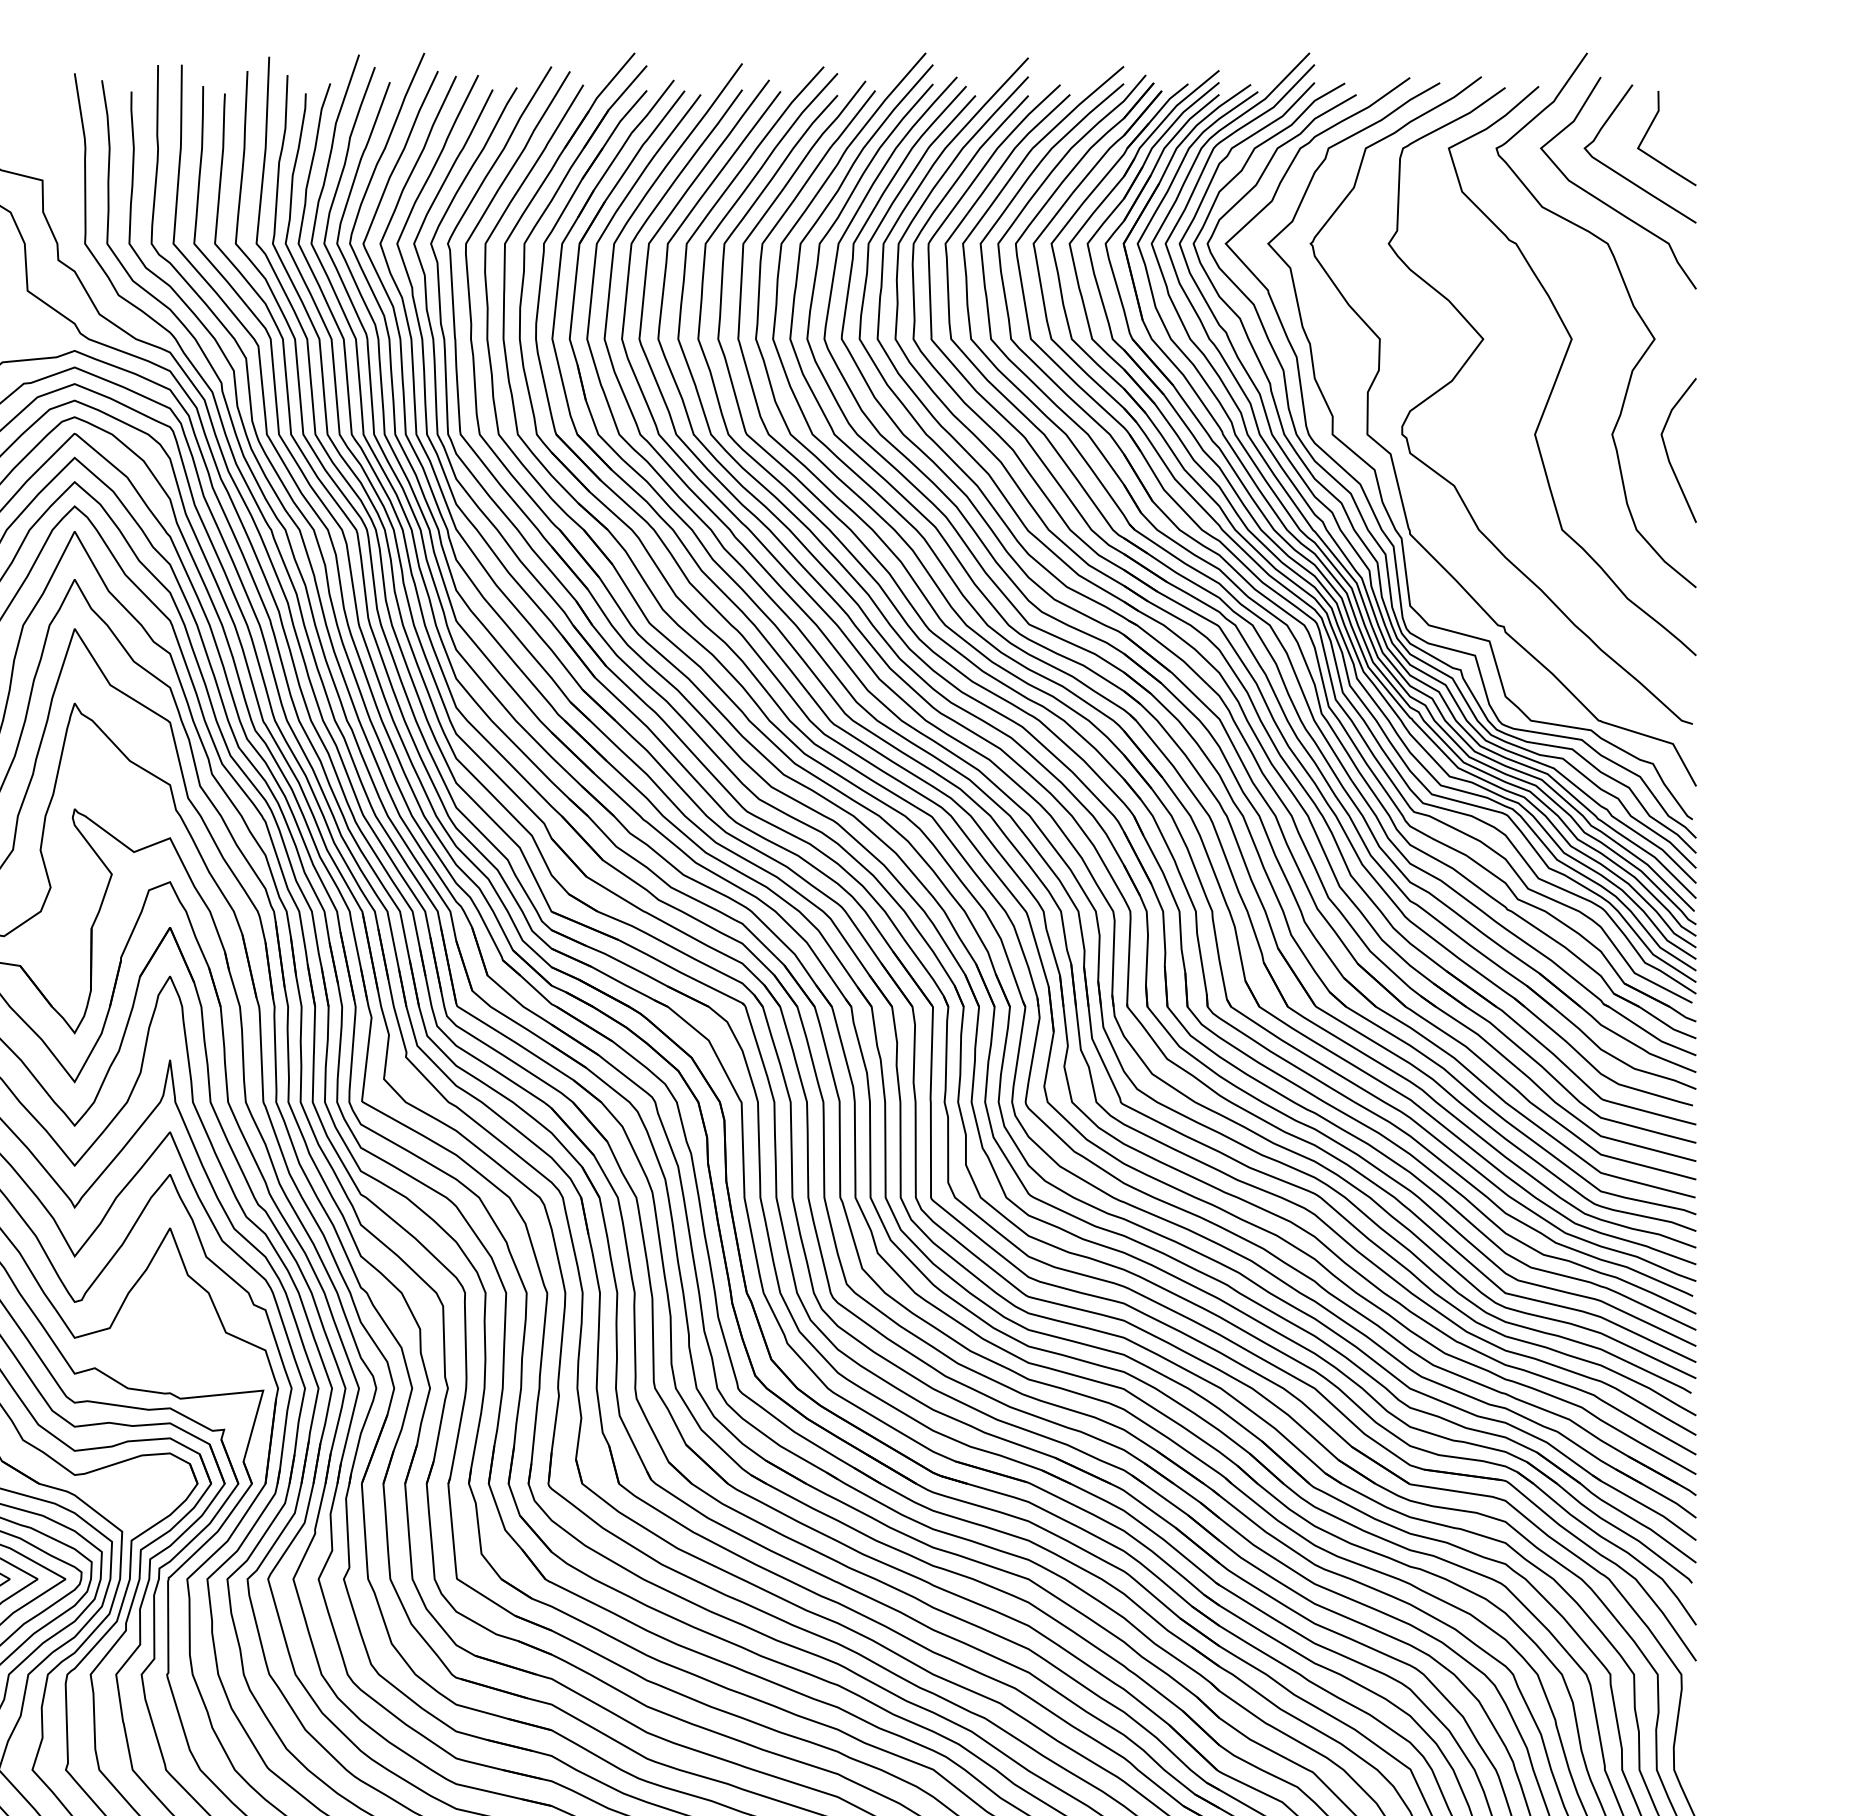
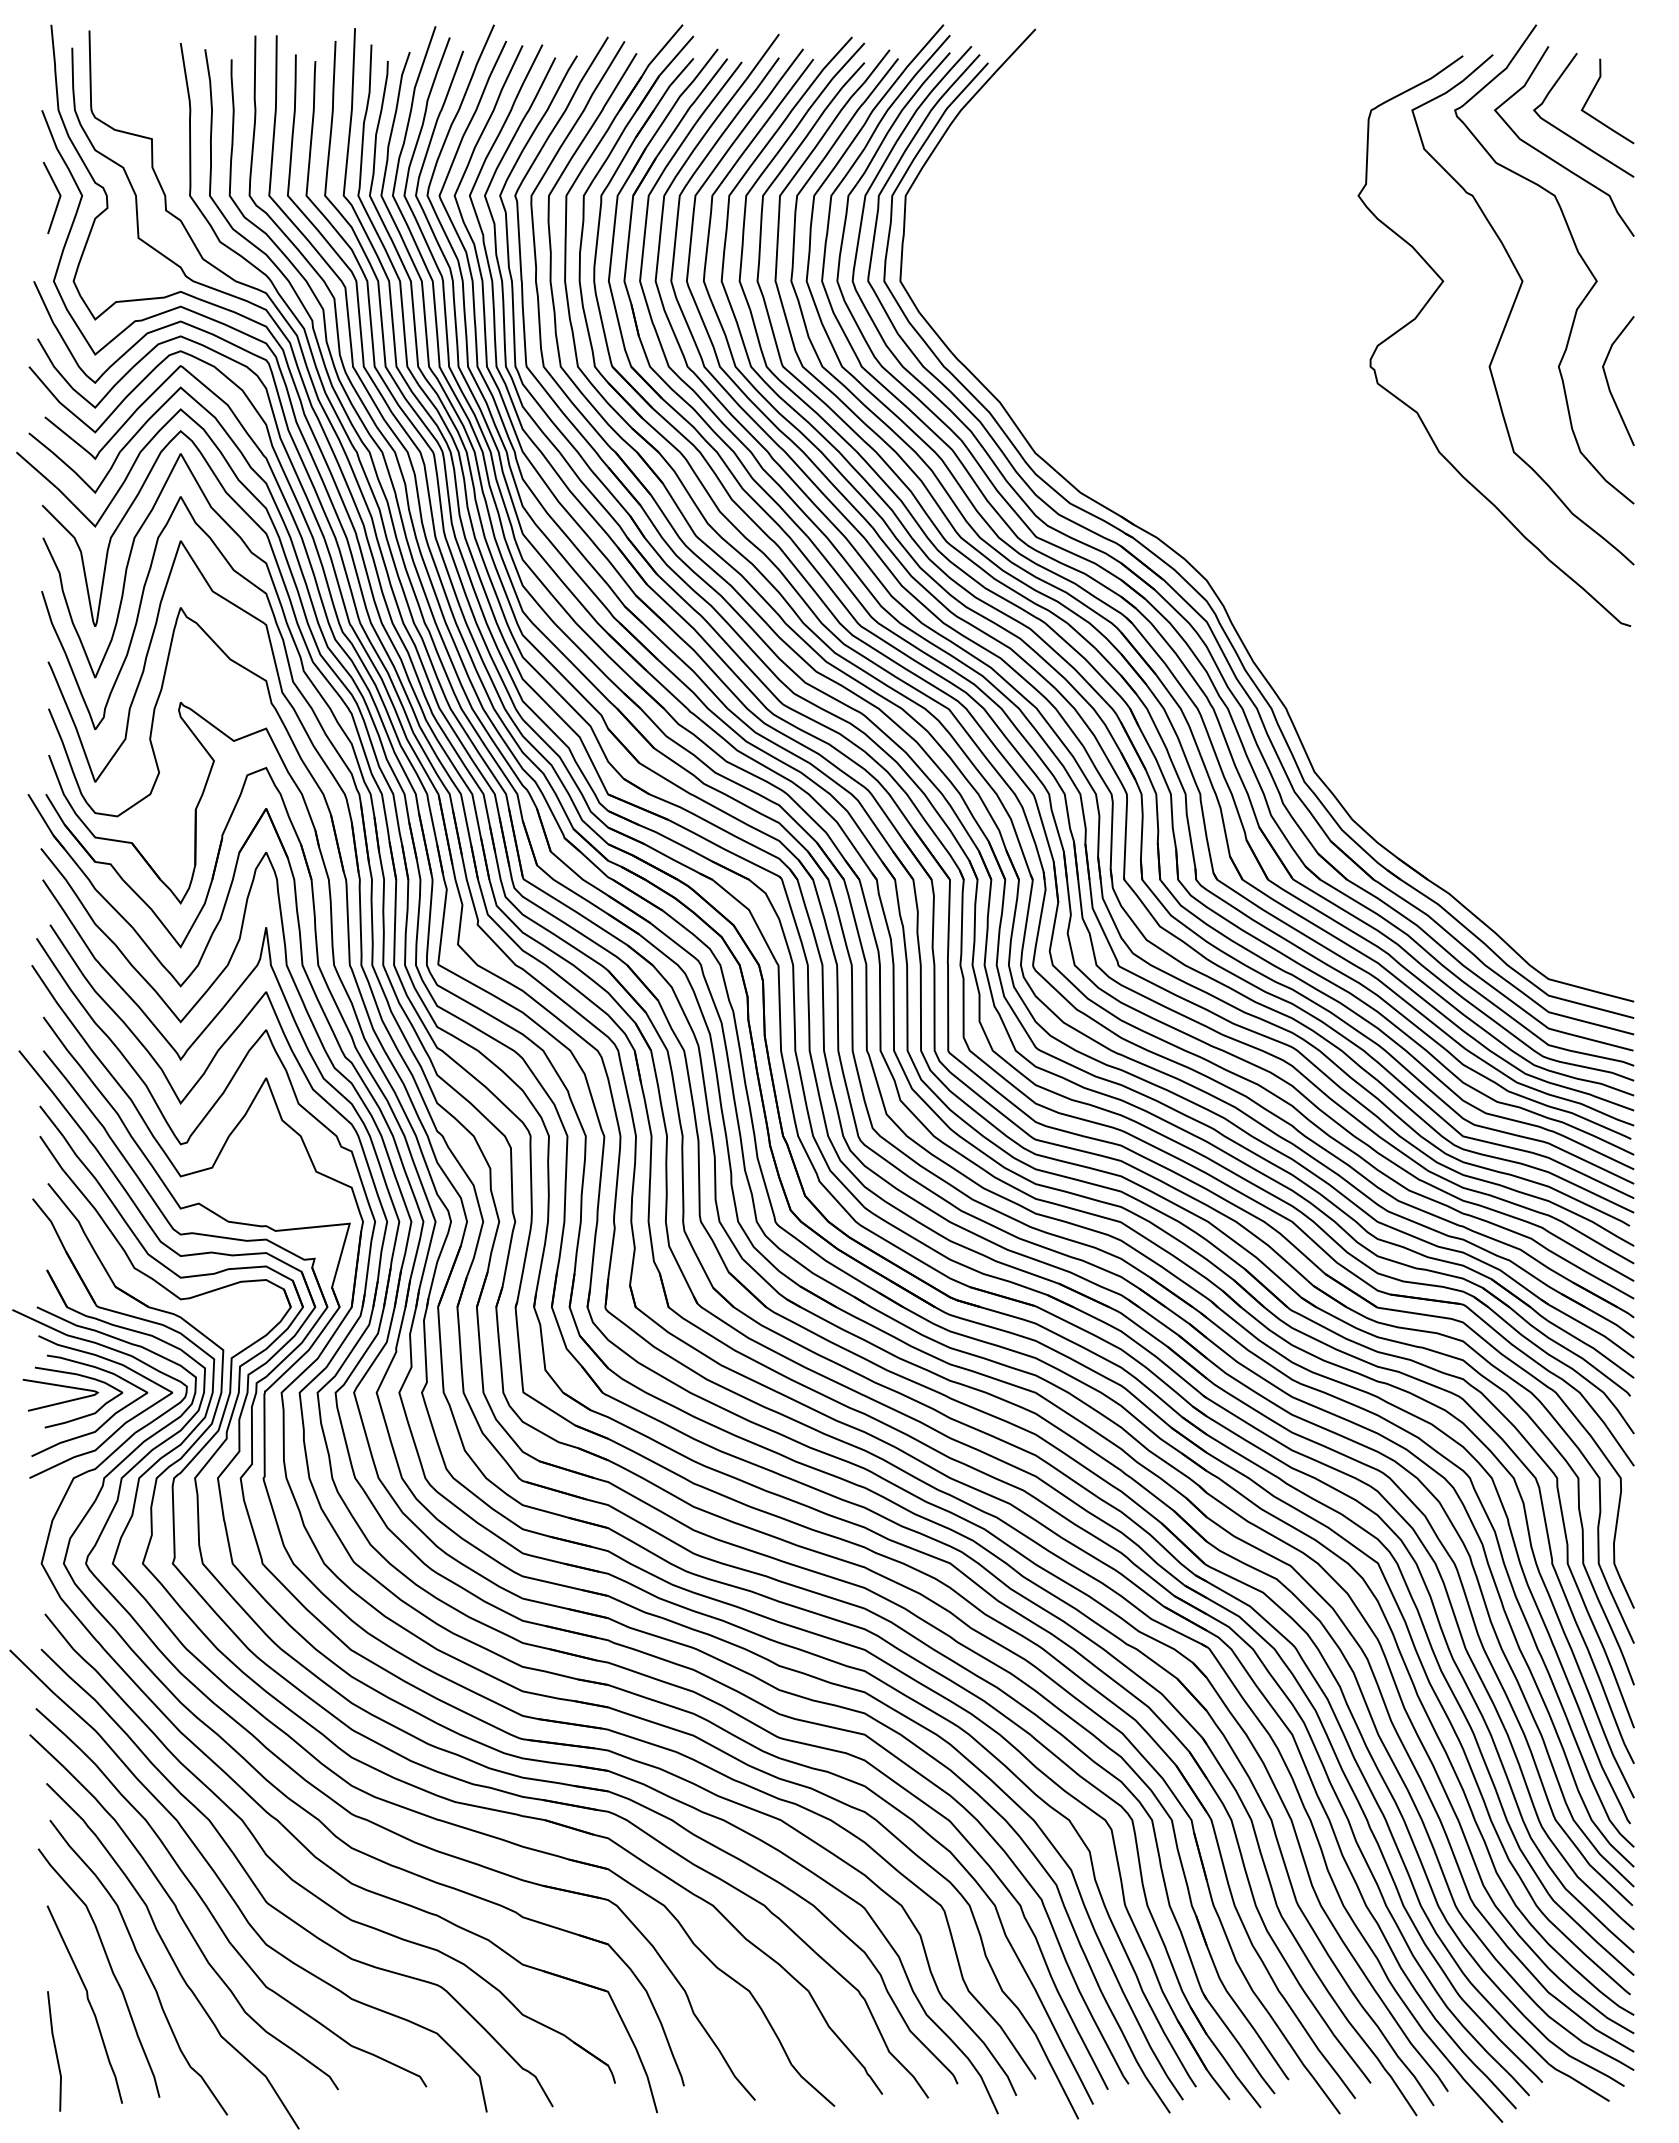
part: (1295, 589) -> (1274, 505), removed

